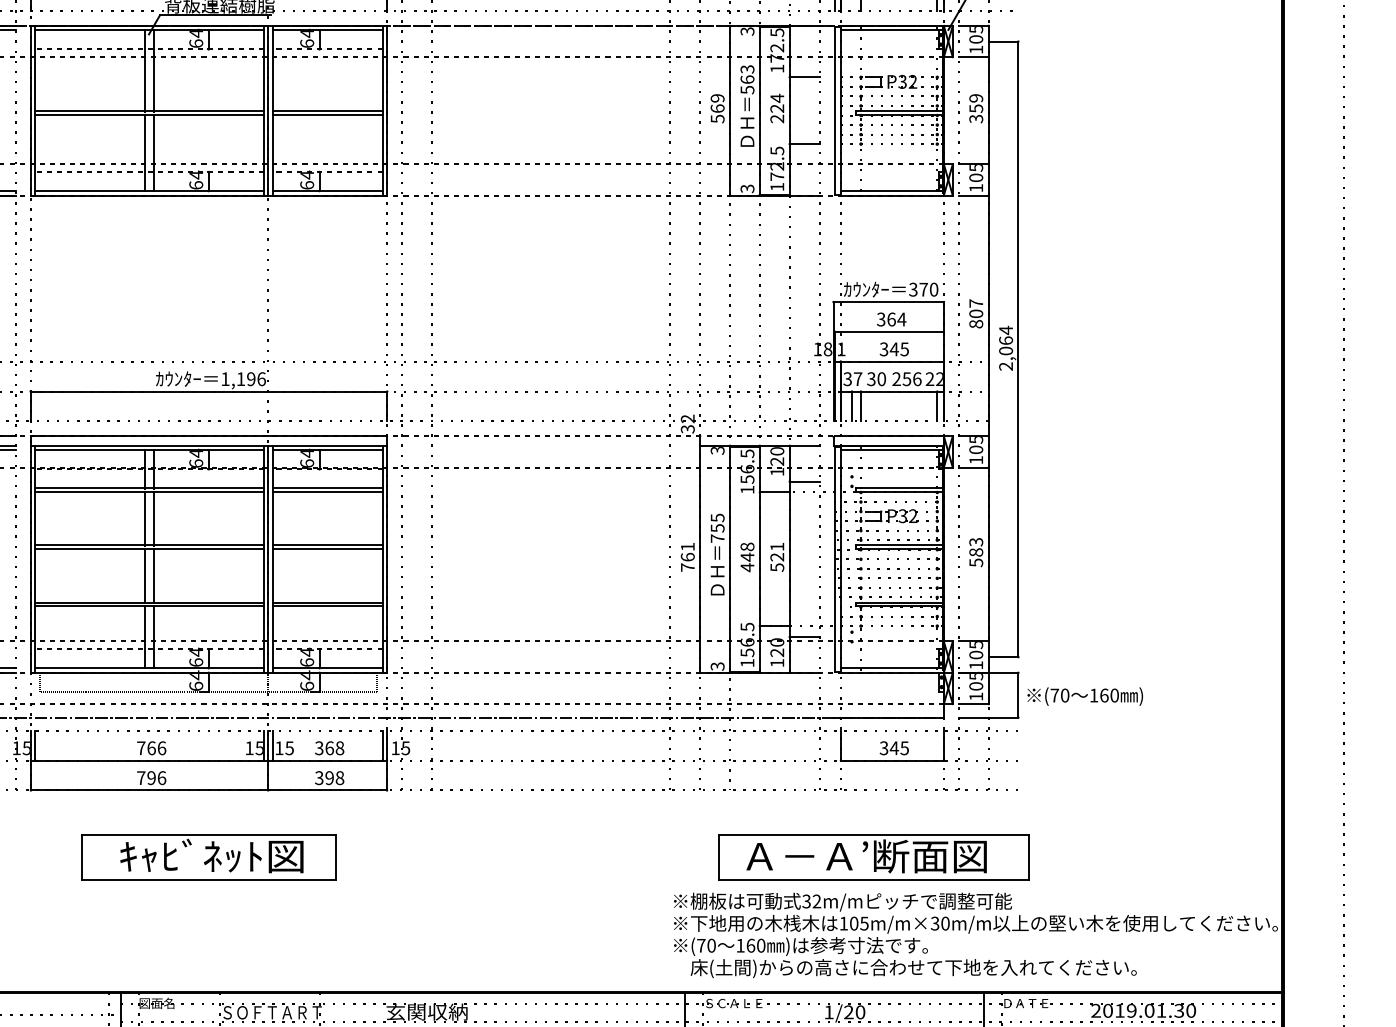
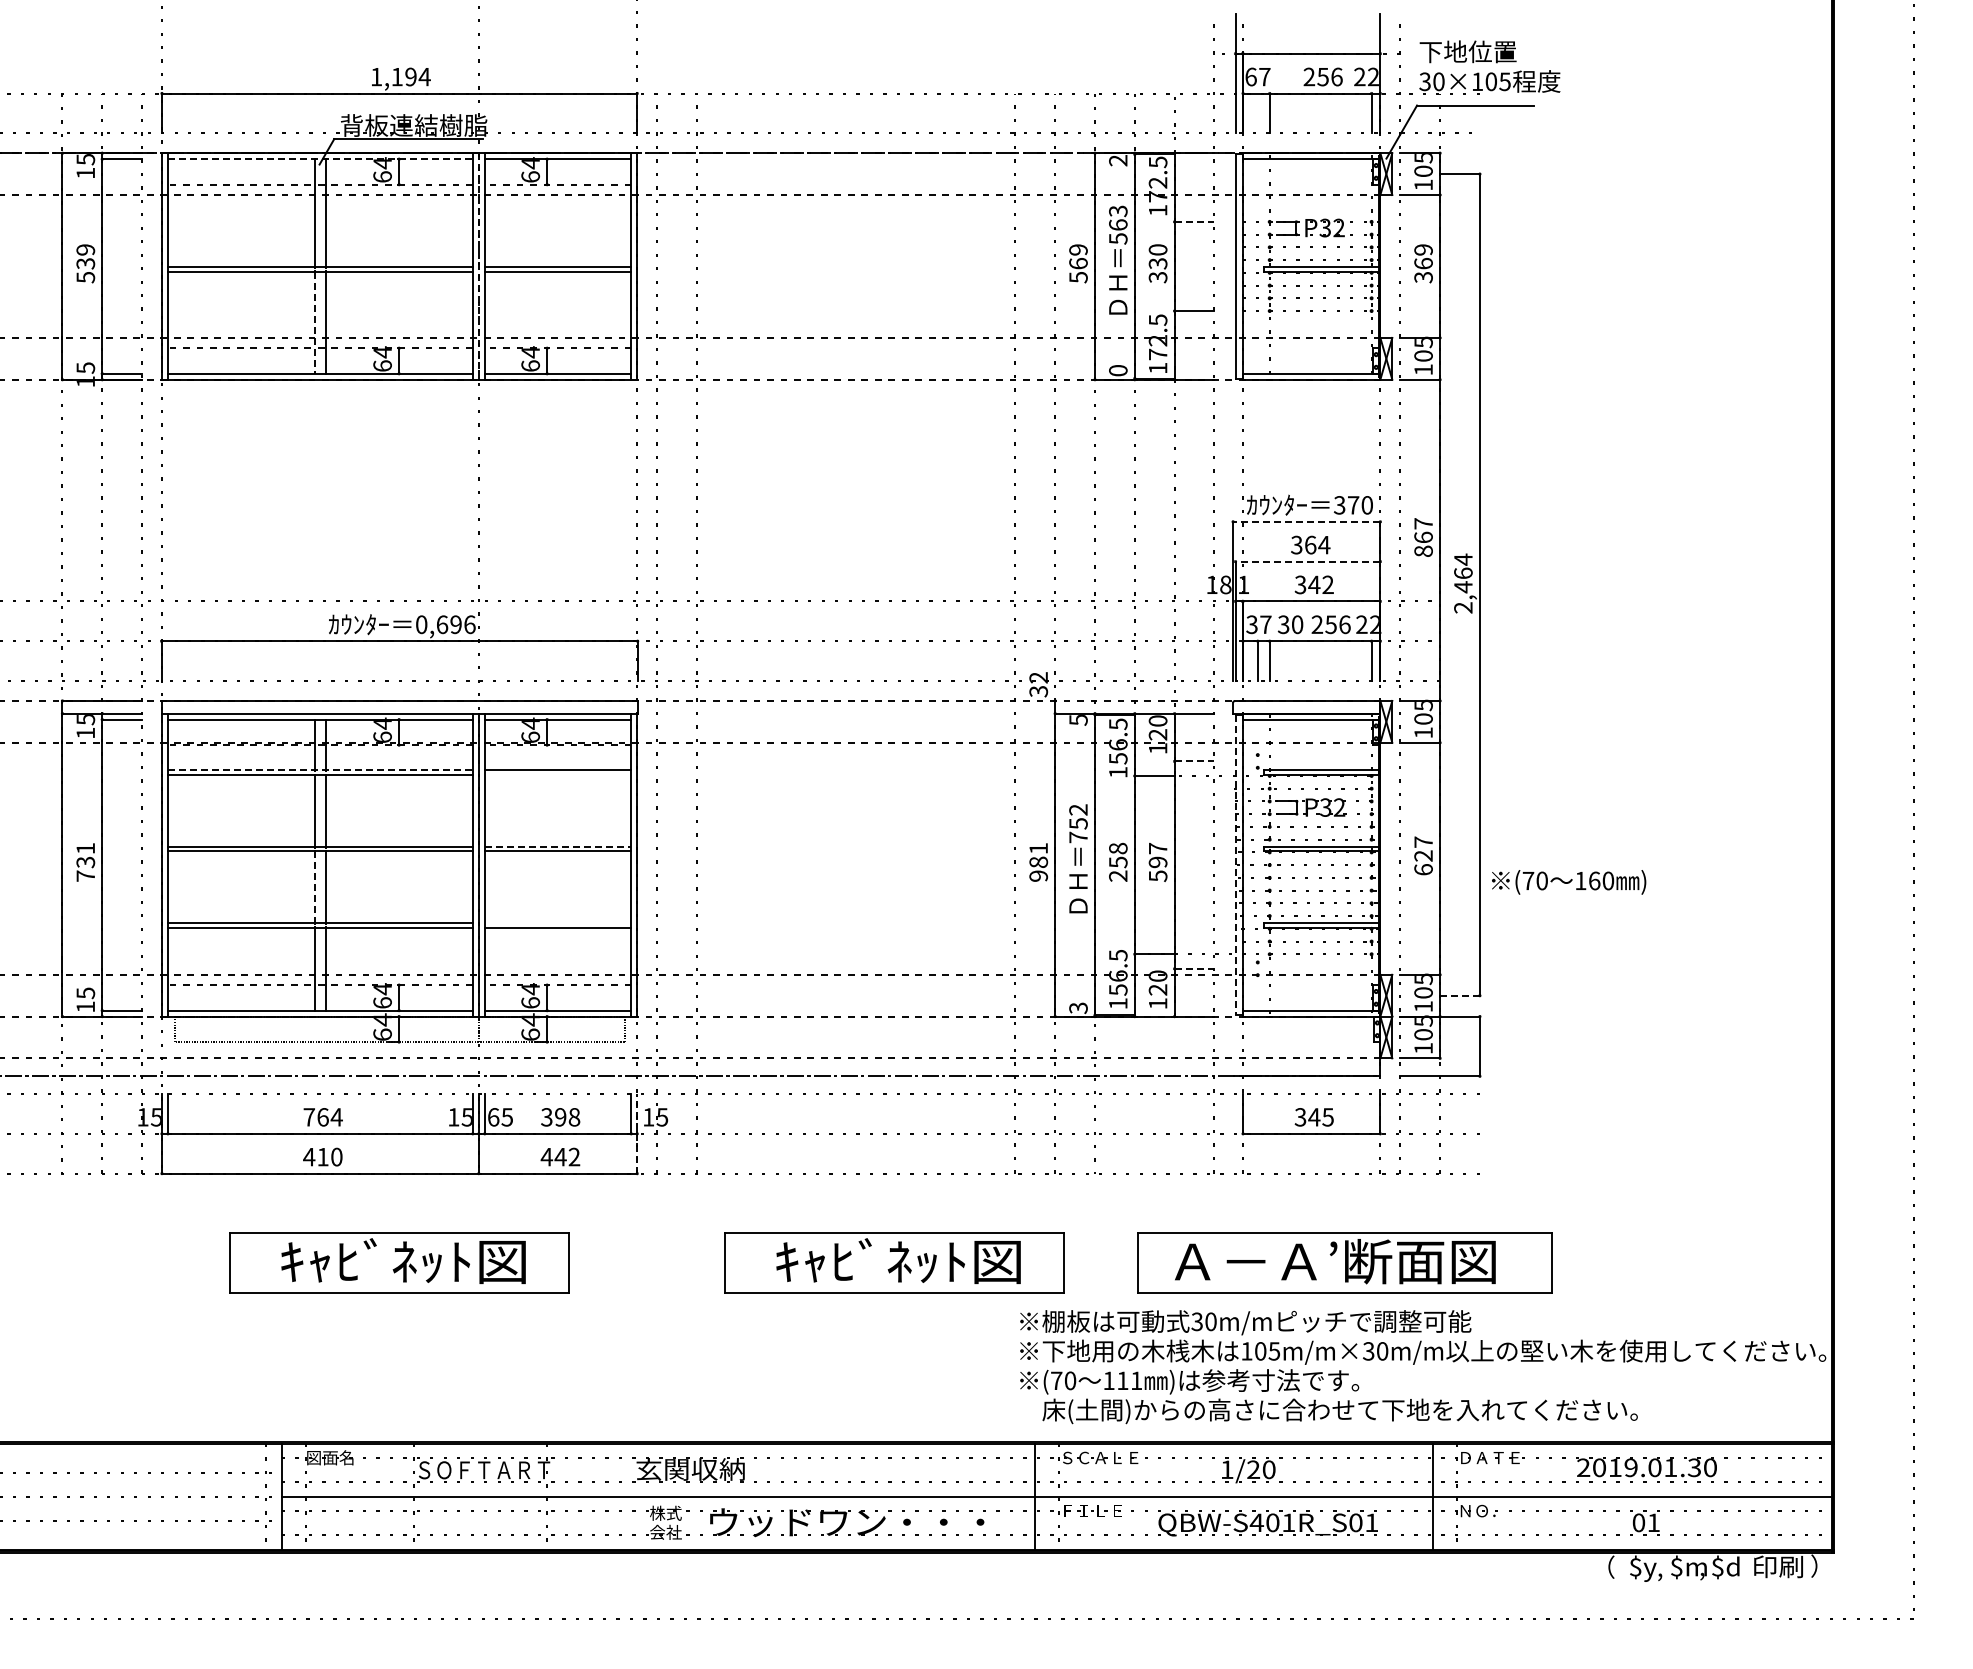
line: (149, 30) -> (320, 159), solid -> dashed
text: (747, 31) -> (1118, 160), 3 -> 2
line: (804, 77) -> (1194, 221), solid -> dashed
text: (776, 108) -> (1157, 263), 224 -> 330
text: (976, 108) -> (1423, 263), 359 -> 369
line: (268, 110) -> (478, 265), solid -> dashed
line: (145, 152) -> (314, 322), solid -> dashed
text: (747, 188) -> (1118, 370), 3 -> 0
line: (888, 301) -> (1306, 521), solid -> dashed
text: (976, 313) -> (1423, 537), 807 -> 867
line: (889, 331) -> (1307, 561), solid -> dashed
text: (904, 349) -> (1327, 584), 345 -> 342
text: (1006, 351) -> (1463, 587), 2,064 -> 2,464
text: (233, 379) -> (432, 624), 1,196 -> 0,696
text: (717, 450) -> (1078, 720), 3 -> 5
line: (804, 481) -> (1194, 761), solid -> dashed
line: (149, 488) -> (320, 770), solid -> dashed
line: (327, 491) -> (557, 774), removed
text: (717, 517) -> (1078, 809), 755 -> 752
line: (328, 545) -> (558, 846), solid -> dashed
text: (777, 552) -> (1158, 855), 521 -> 597
text: (976, 552) -> (1423, 855), 583 -> 627
line: (835, 559) -> (1235, 865), solid -> dashed
text: (687, 561) -> (1038, 868), 761 -> 981
text: (747, 562) -> (1118, 869), 448 -> 258
line: (145, 576) -> (314, 887), solid -> dashed
line: (327, 603) -> (557, 923), removed
line: (804, 636) -> (1194, 968), solid -> dashed
line: (1003, 656) -> (1459, 995), solid -> dashed
text: (1085, 696) -> (1569, 882), moved
text: (161, 748) -> (336, 1117), 766 -> 764
text: (279, 748) -> (493, 1117), 15 -> 65
text: (329, 748) -> (560, 1117), 368 -> 398
line: (387, 760) -> (637, 1133), solid -> dashed
text: (151, 777) -> (322, 1156), 796 -> 410
text: (329, 777) -> (560, 1156), 398 -> 442
part: (579, 857) -> (894, 1262), added
part: (873, 857) -> (1344, 1262), moved
text: (816, 901) -> (1210, 1321), 32m/m -> 30m/m
text: (755, 945) -> (1129, 1380), 160 -> 111

